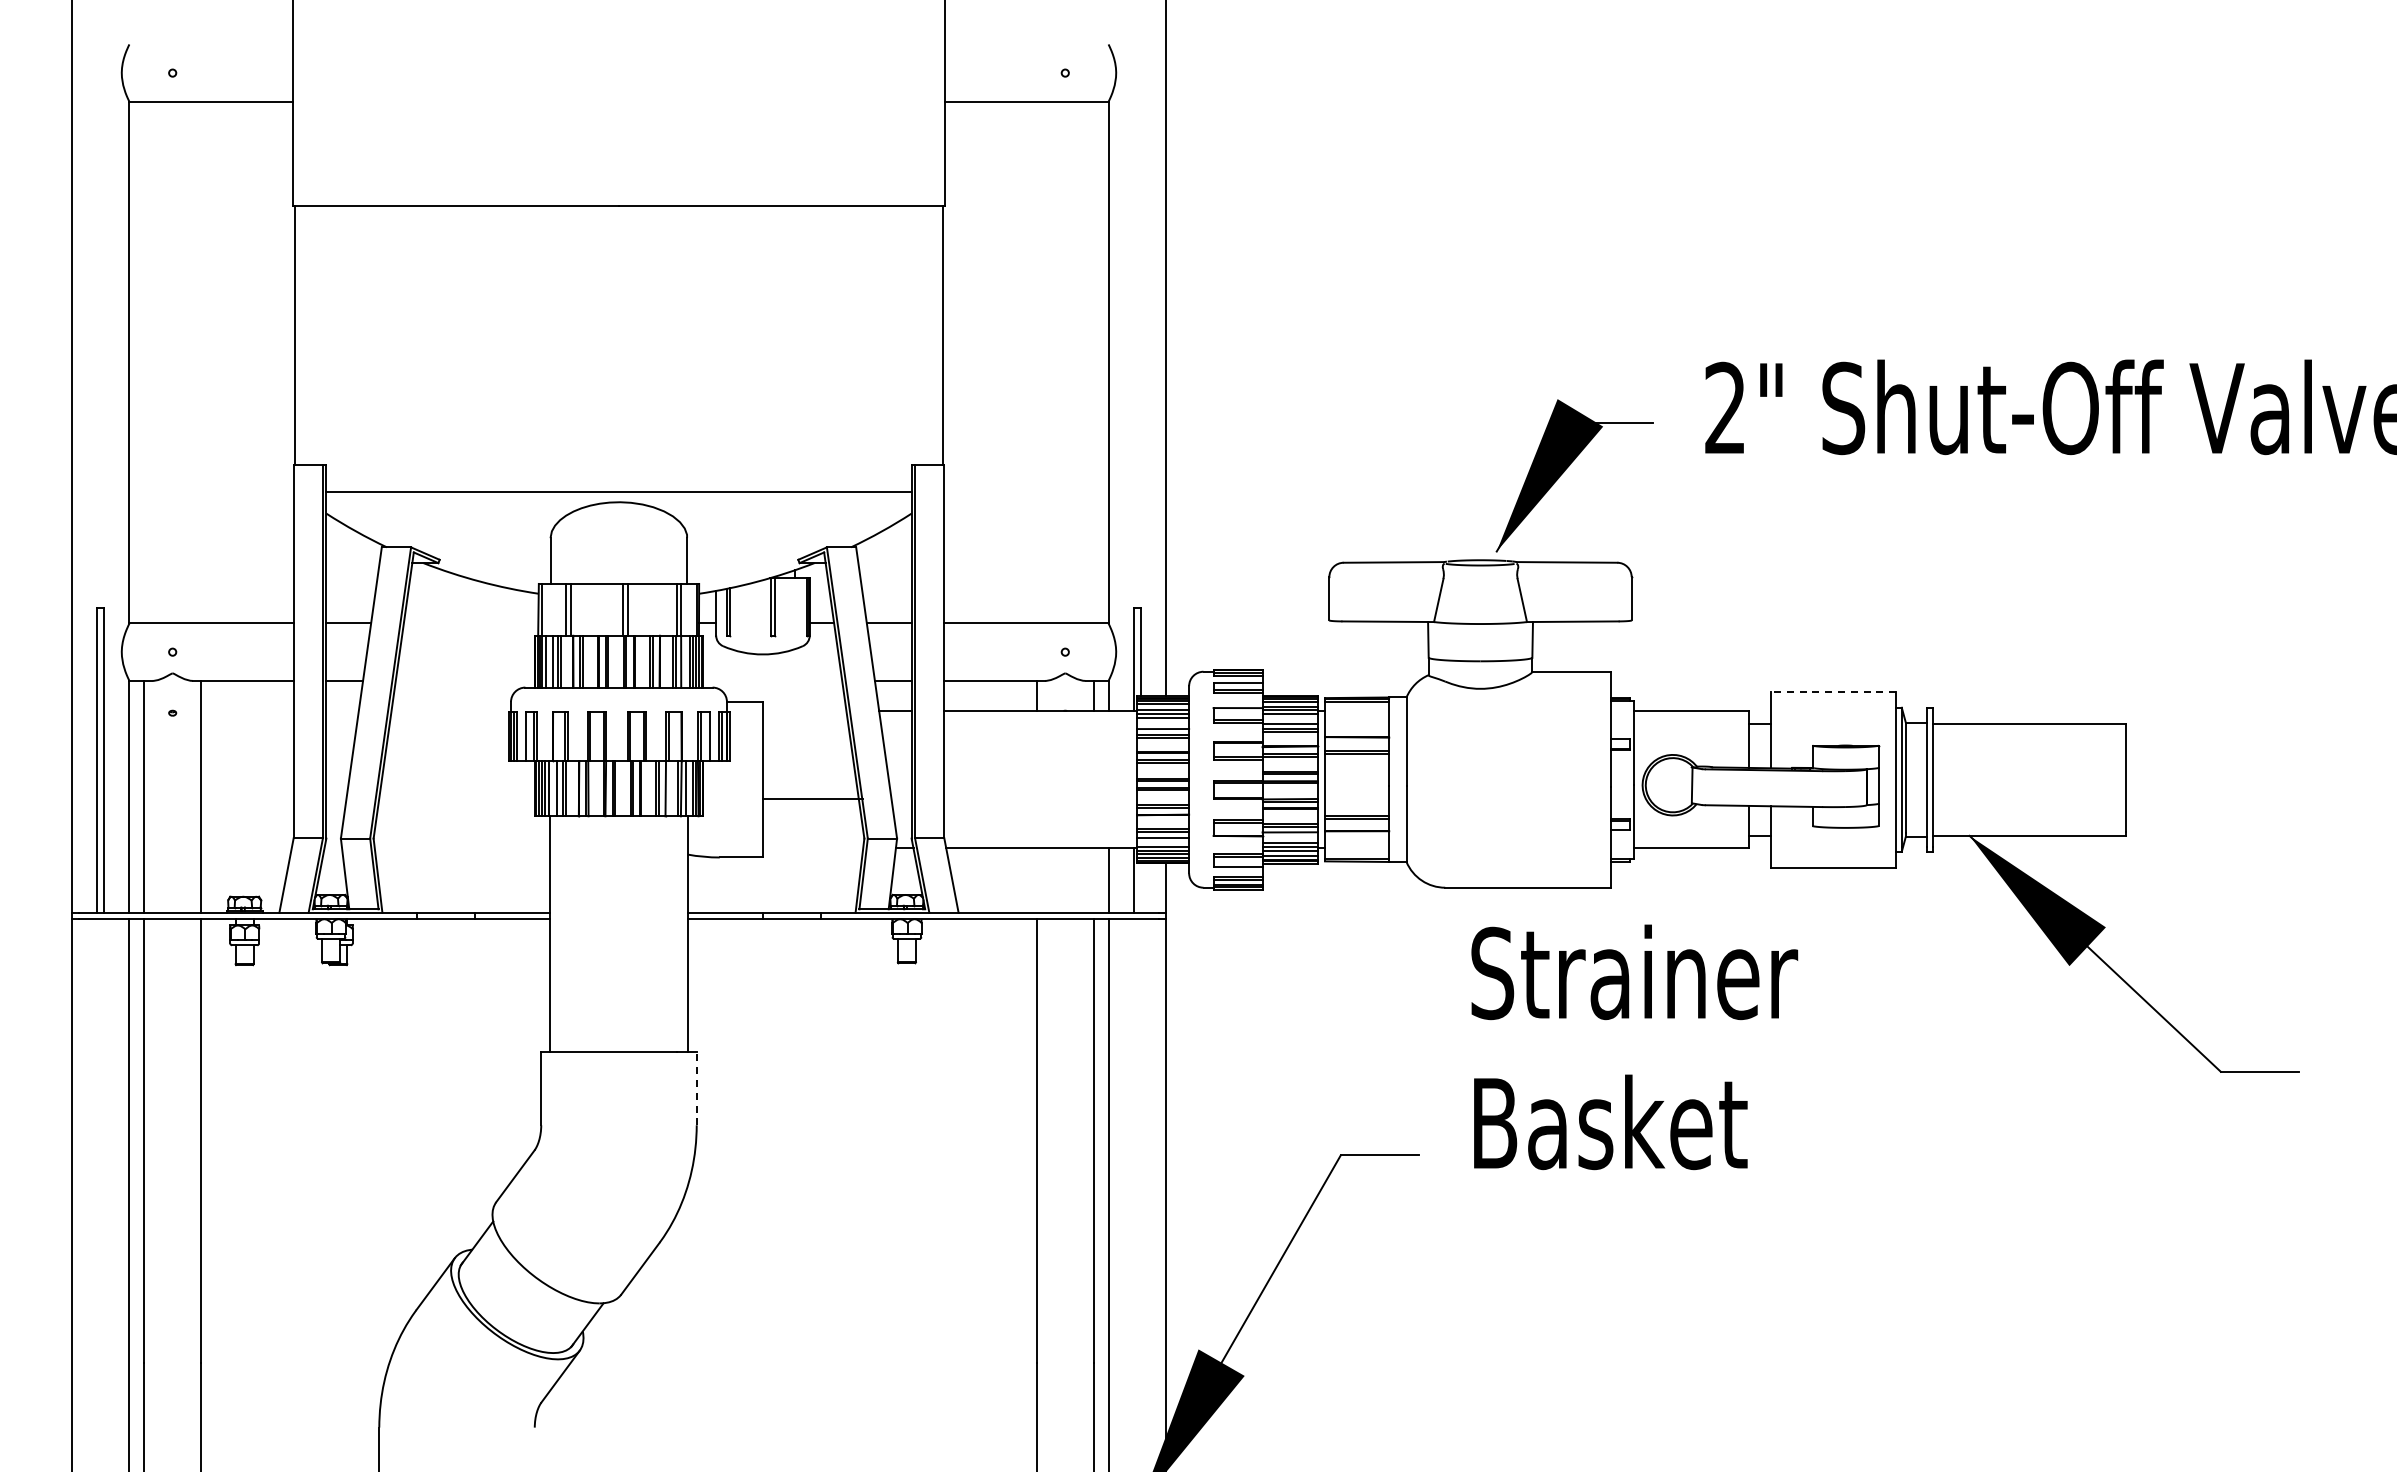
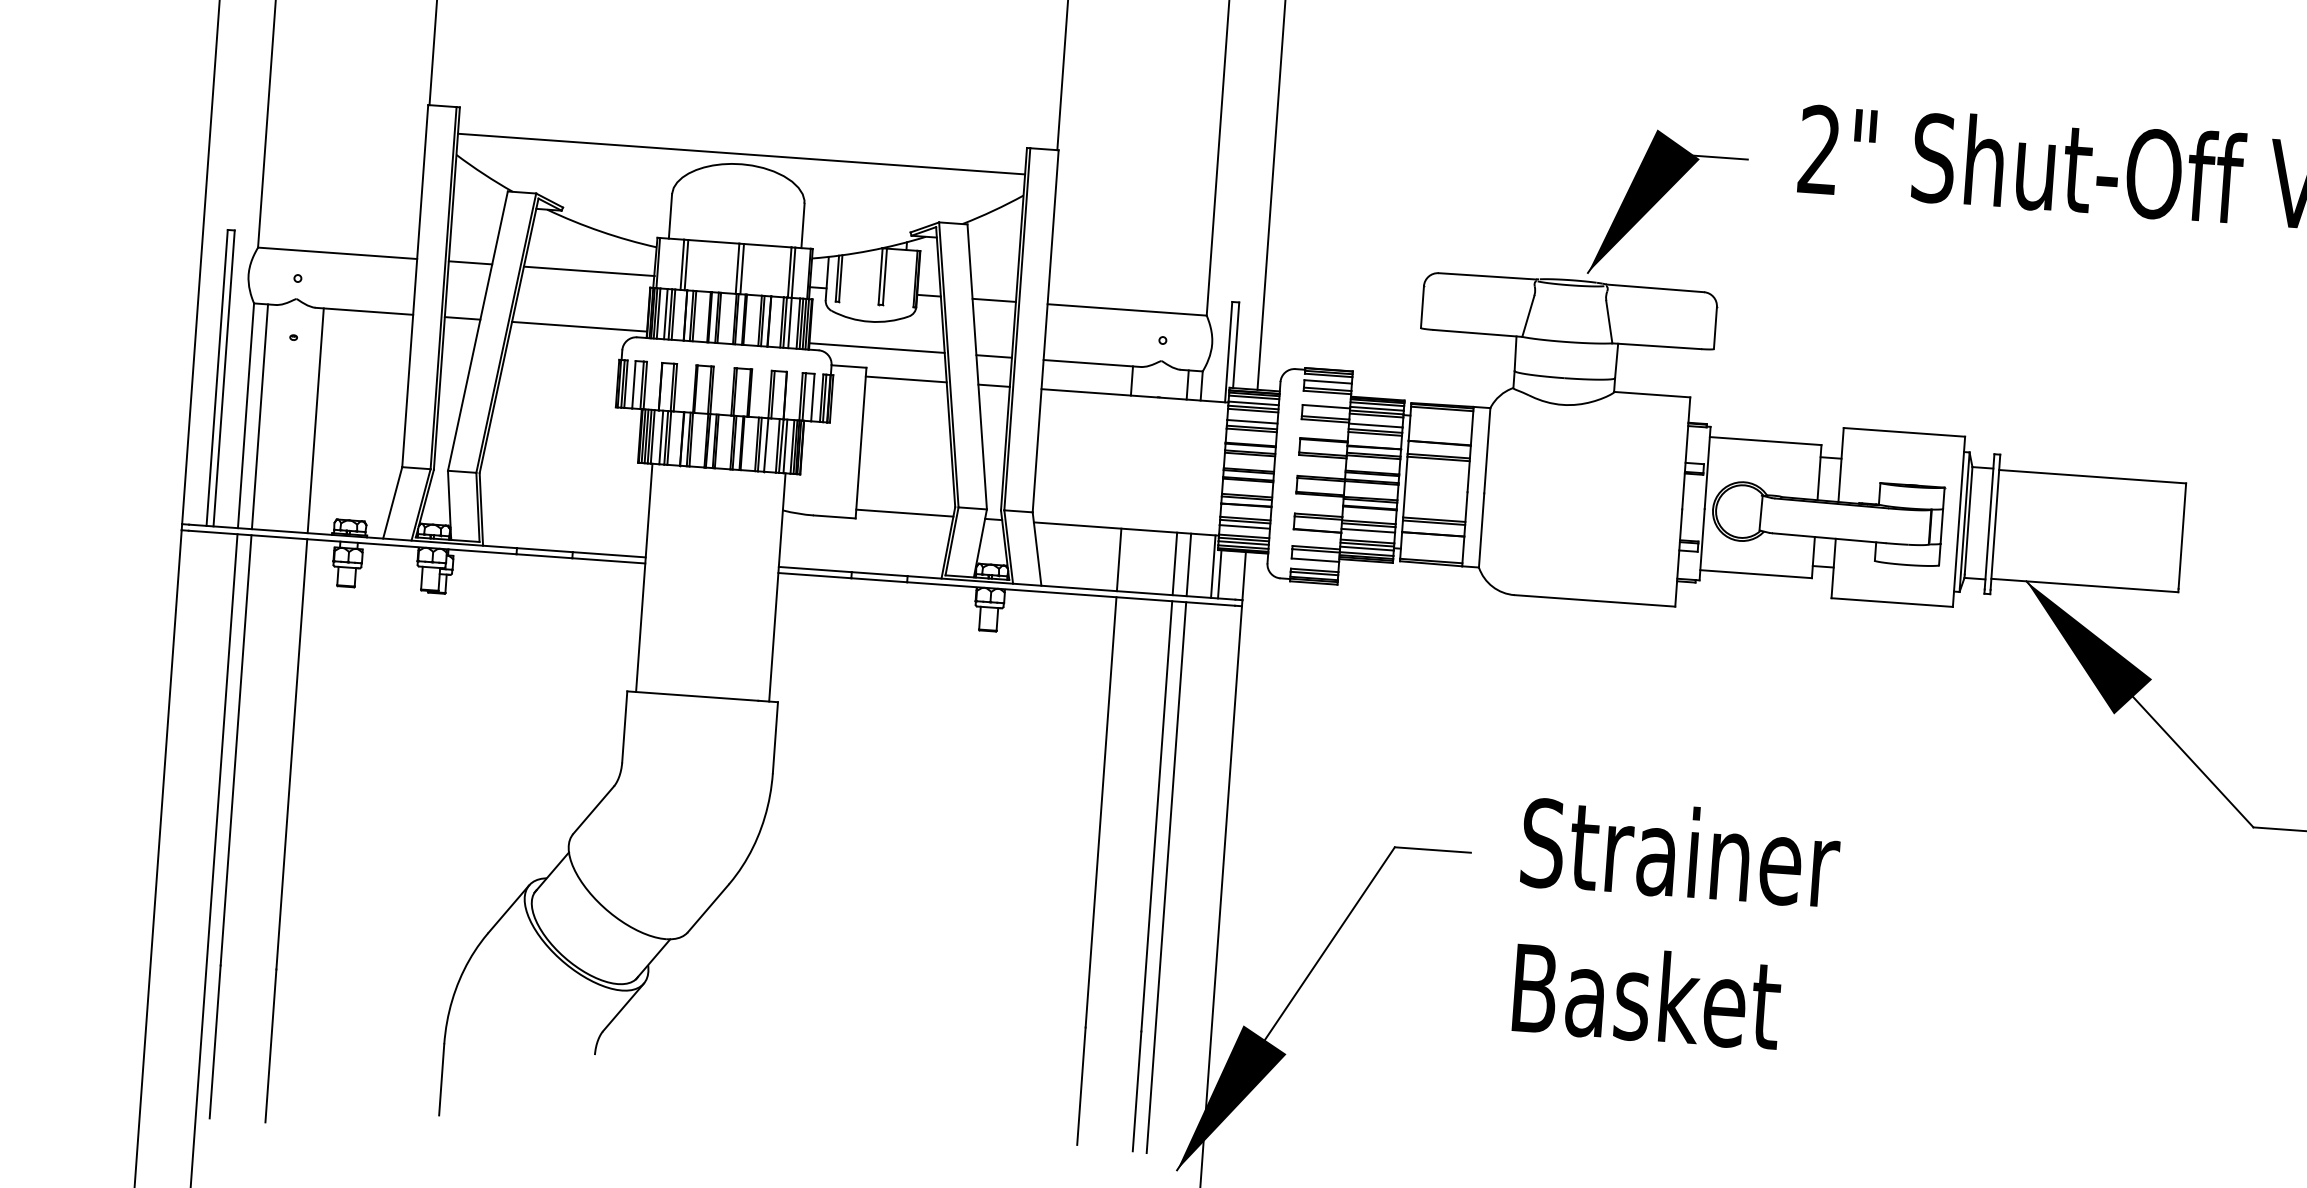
line: (470, 623) -> (588, 271), added
line: (465, 680) -> (579, 326), added
line: (772, 680) -> (877, 347), added
line: (1833, 691) -> (1904, 431), dashed -> solid
line: (804, 711) -> (906, 379), added
line: (812, 799) -> (904, 513), moved
line: (1036, 880) -> (1119, 559), added
line: (1094, 880) -> (1175, 563), added
line: (1140, 887) -> (1219, 573), added
text: (1634, 1047) -> (1675, 924), moved
line: (696, 1088) -> (775, 737), dashed -> solid

